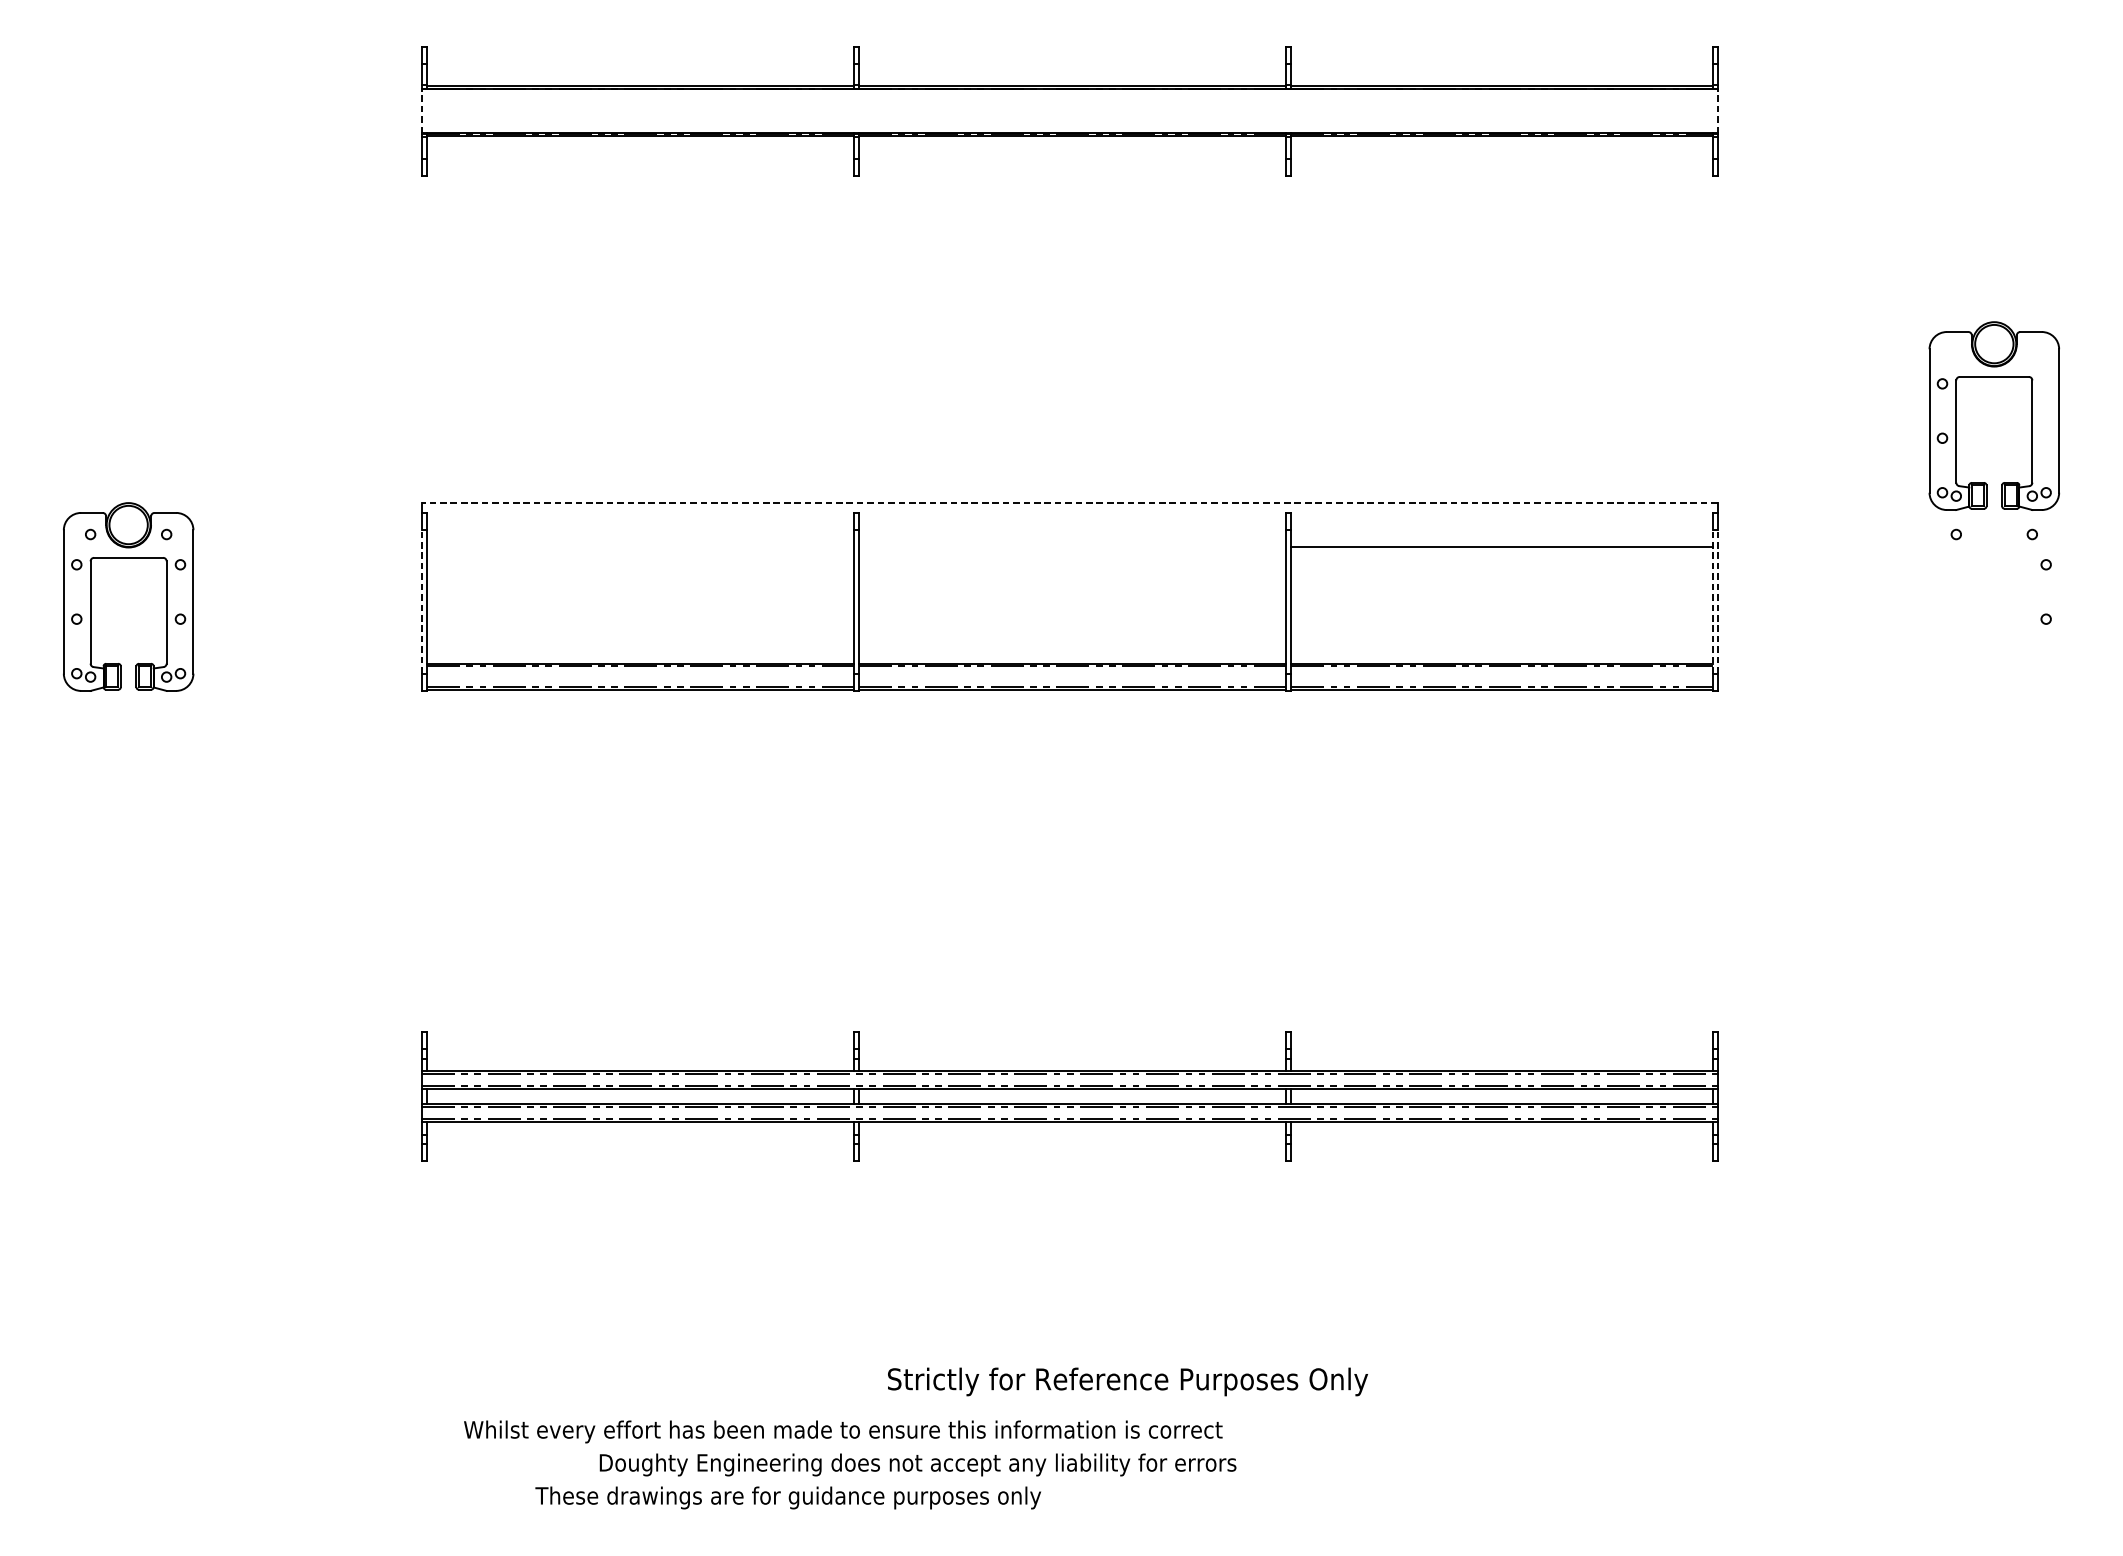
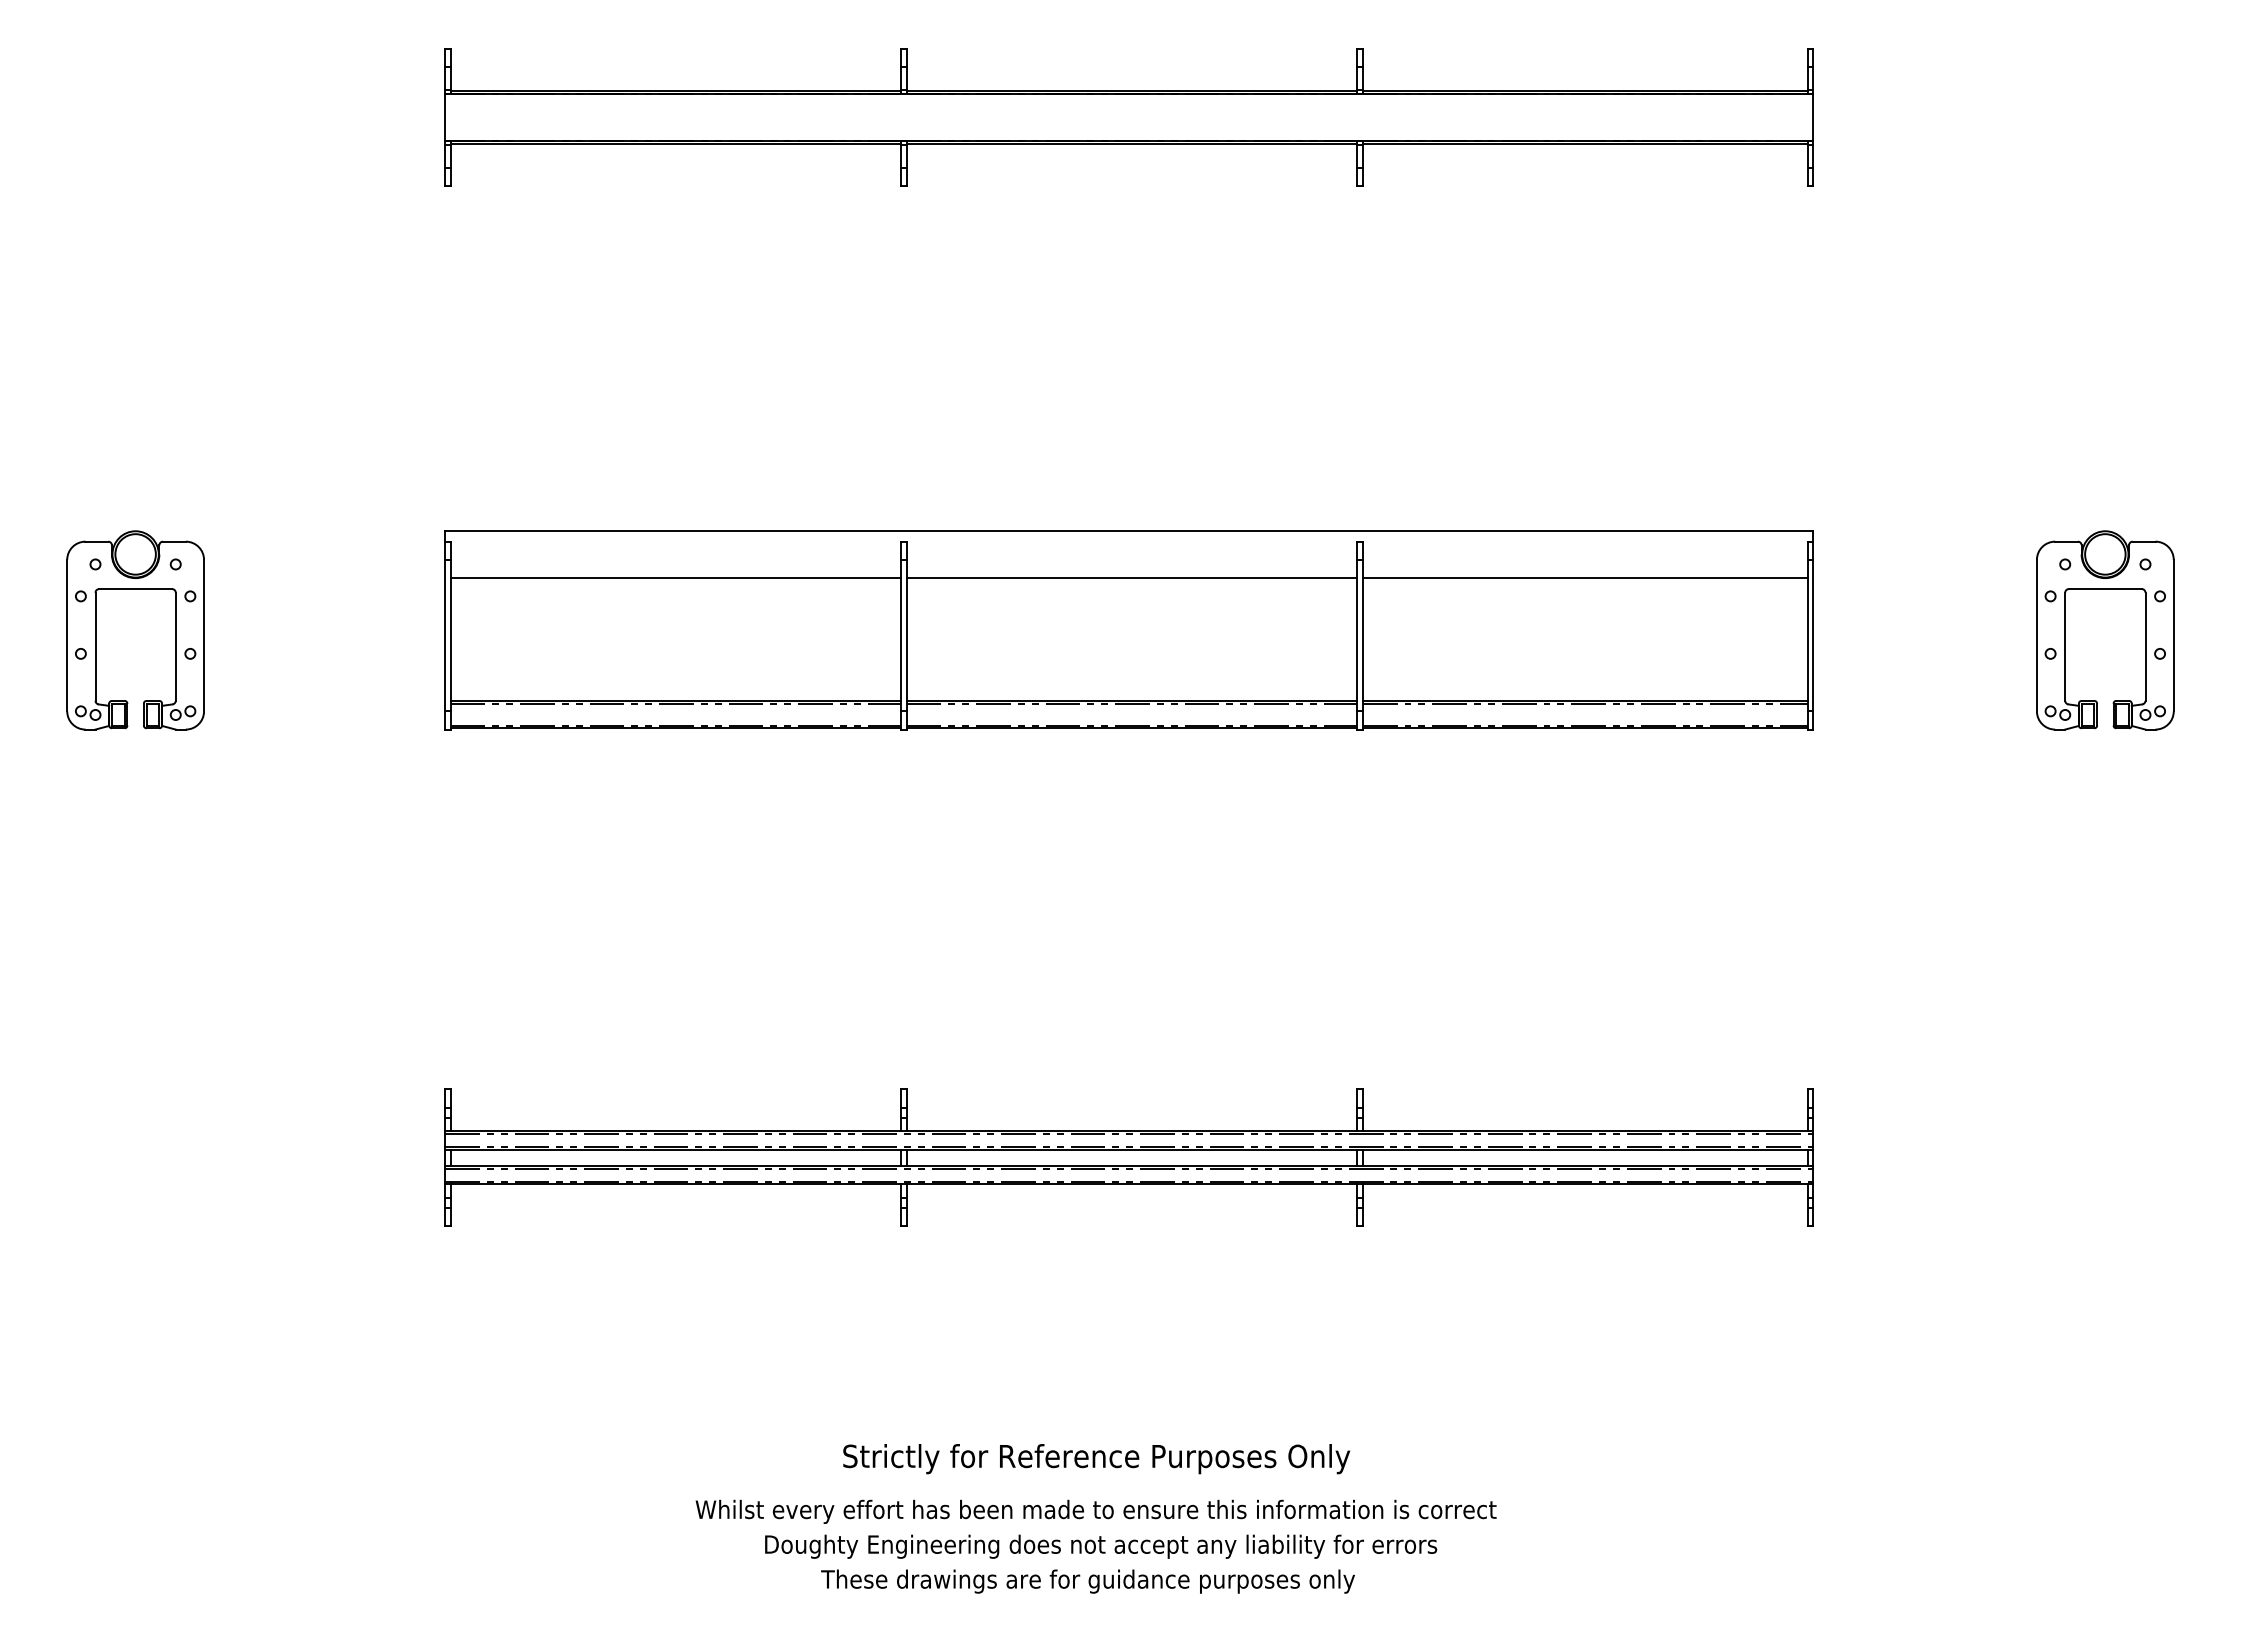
line: (422, 111) -> (445, 117), dashed -> solid
line: (1717, 111) -> (1813, 117), dashed -> solid
part: (1956, 416) -> (2065, 630), moved
line: (1069, 503) -> (1128, 531), dashed -> solid
line: (639, 546) -> (675, 577), added
line: (1071, 546) -> (1131, 577), added
line: (422, 601) -> (445, 635), dashed -> solid
line: (1712, 601) -> (1807, 635), dashed -> solid
line: (1717, 601) -> (1813, 635), dashed -> solid
text: (1127, 1382) -> (1096, 1459), moved
text: (842, 1431) -> (1095, 1511), moved
text: (918, 1464) -> (1101, 1546), moved
text: (787, 1497) -> (1087, 1581), moved

